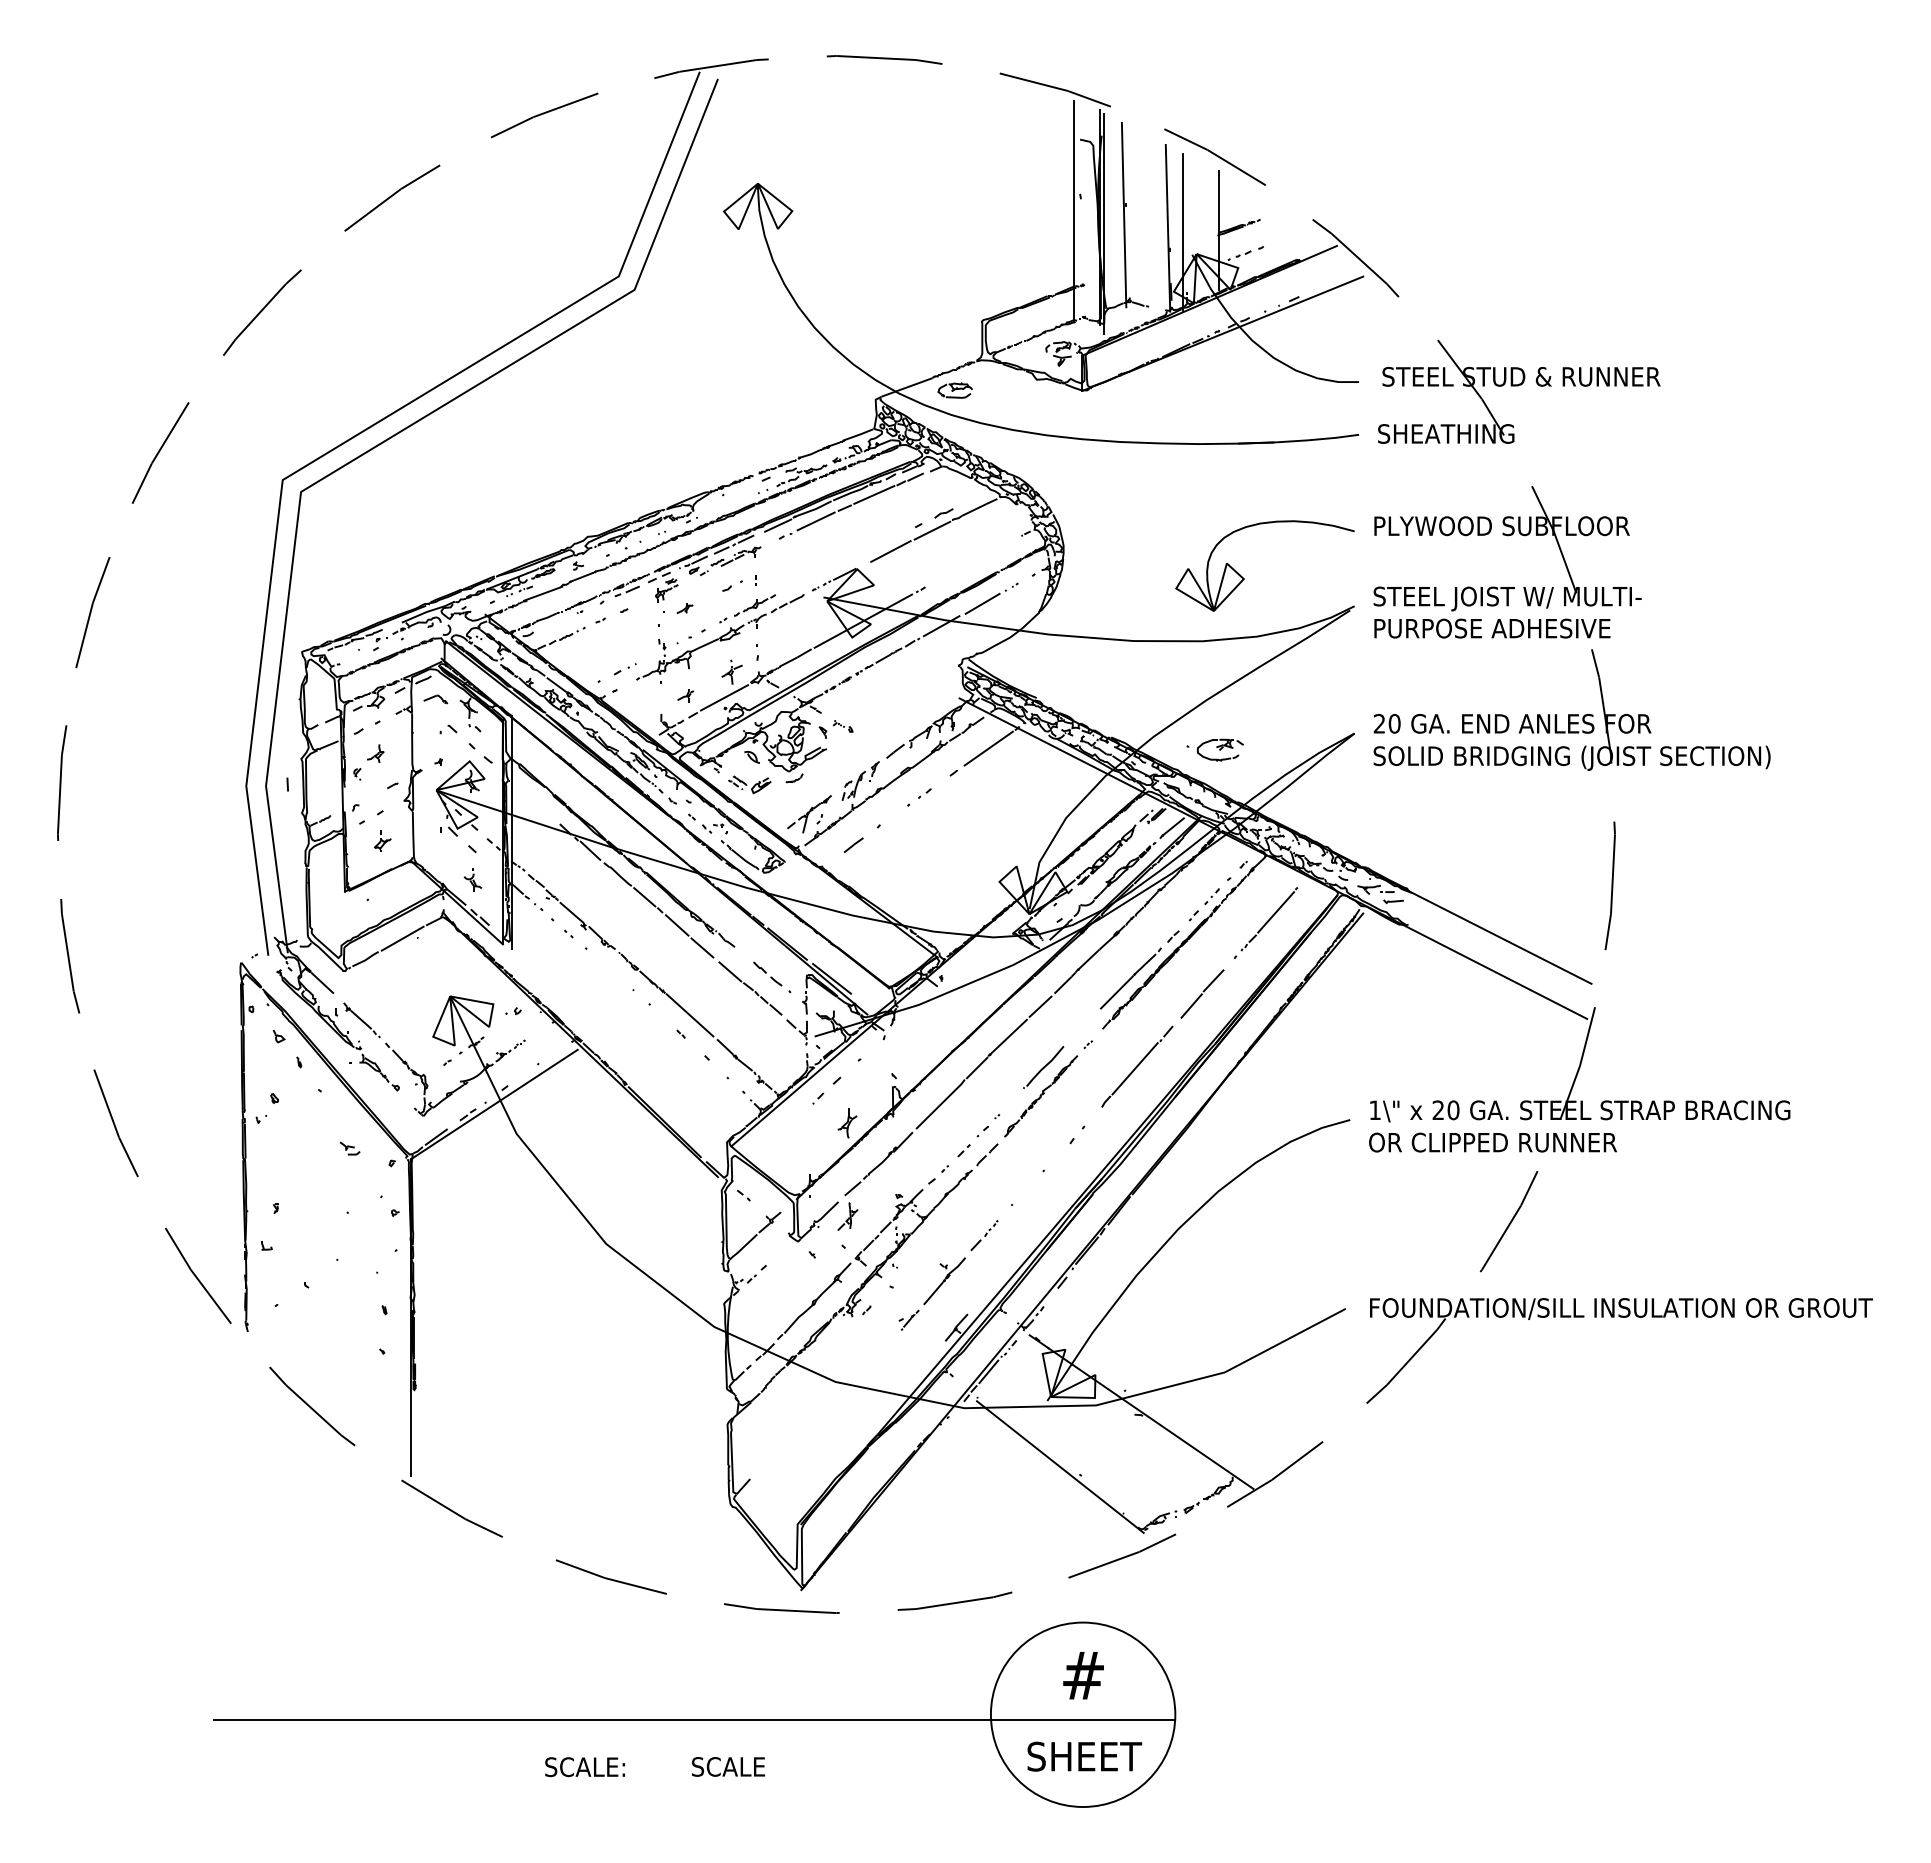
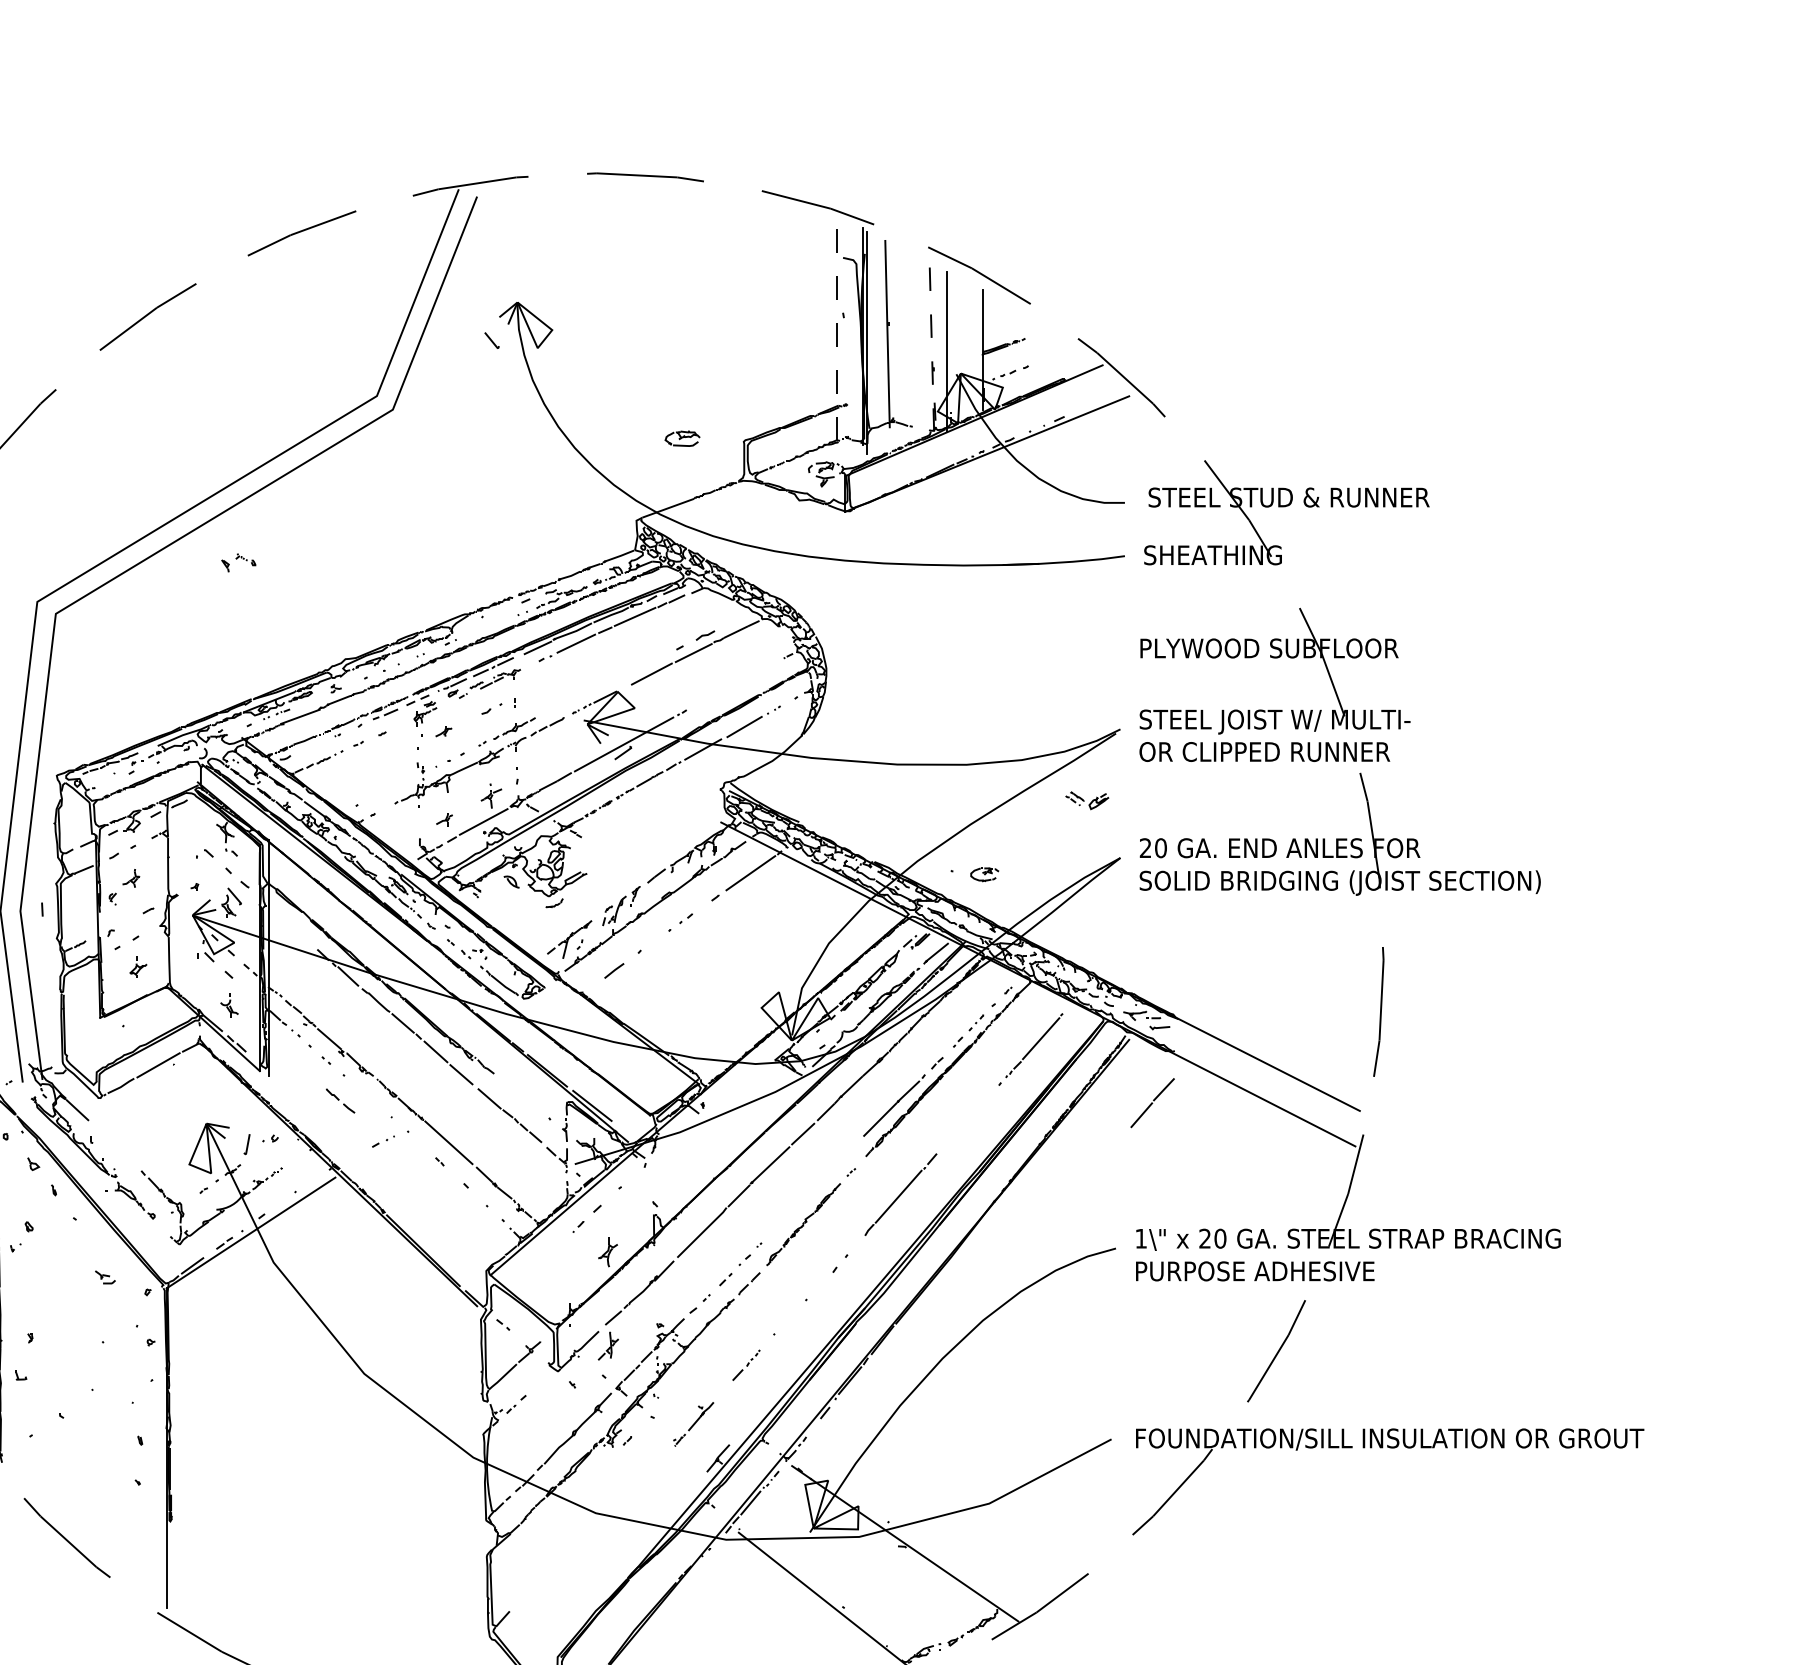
line: (1073, 210) -> (836, 329), solid -> dashed
line: (733, 222) -> (492, 341), solid -> dashed
line: (1168, 227) -> (932, 346), solid -> dashed
part: (954, 390) -> (681, 438), moved
part: (1244, 578) -> (1009, 701), removed
text: (1497, 628) -> (1264, 751), PURPOSE ADHESIVE -> OR CLIPPED RUNNER
line: (864, 629) -> (625, 752), solid -> dashed
part: (625, 669) -> (383, 1141), moved
part: (435, 699) -> (191, 823), removed
part: (835, 729) -> (238, 562), moved
part: (1220, 749) -> (984, 874), size x0.6
line: (479, 772) -> (236, 897), solid -> dashed
part: (749, 784) -> (1086, 800), moved
part: (767, 973) -> (340, 1100), moved
line: (1202, 993) -> (1152, 1102), moved
line: (490, 1018) -> (247, 1145), solid -> dashed
part: (361, 1020) -> (116, 1147), removed
part: (1043, 1067) -> (806, 1195), removed
text: (1492, 1142) -> (1259, 1271), OR CLIPPED RUNNER -> PURPOSE ADHESIVE
part: (931, 1293) -> (692, 1423), size x0.6

